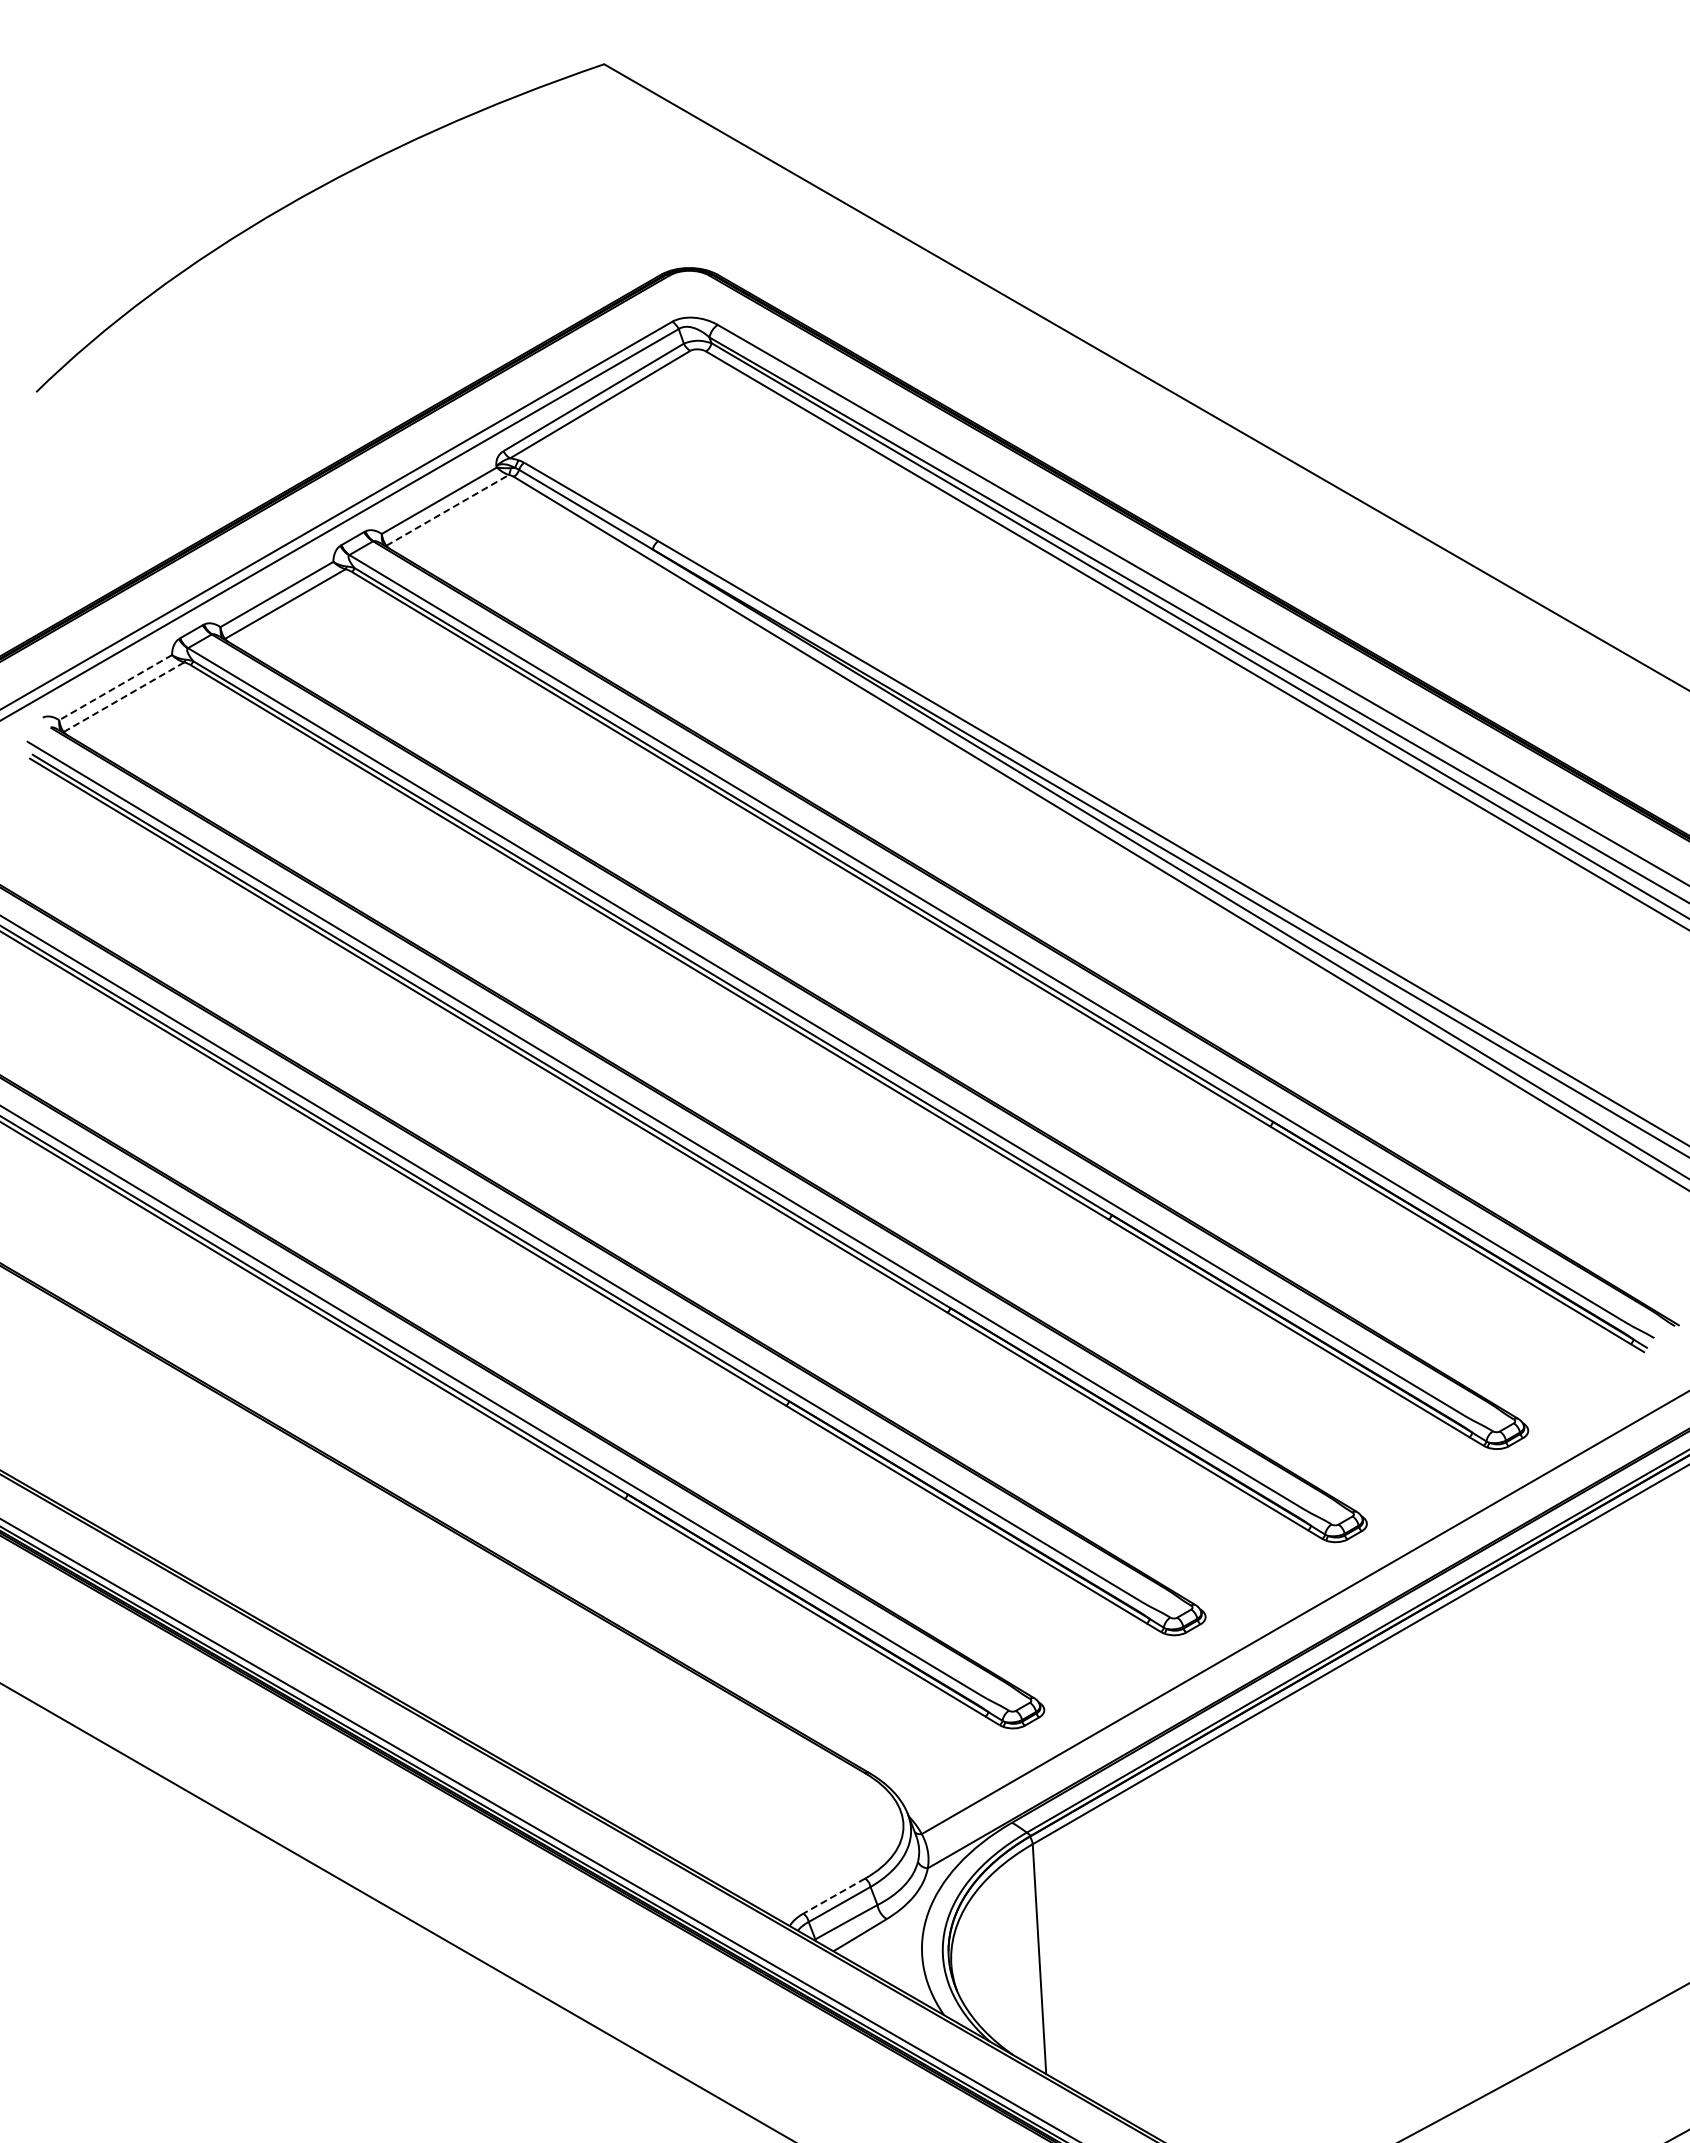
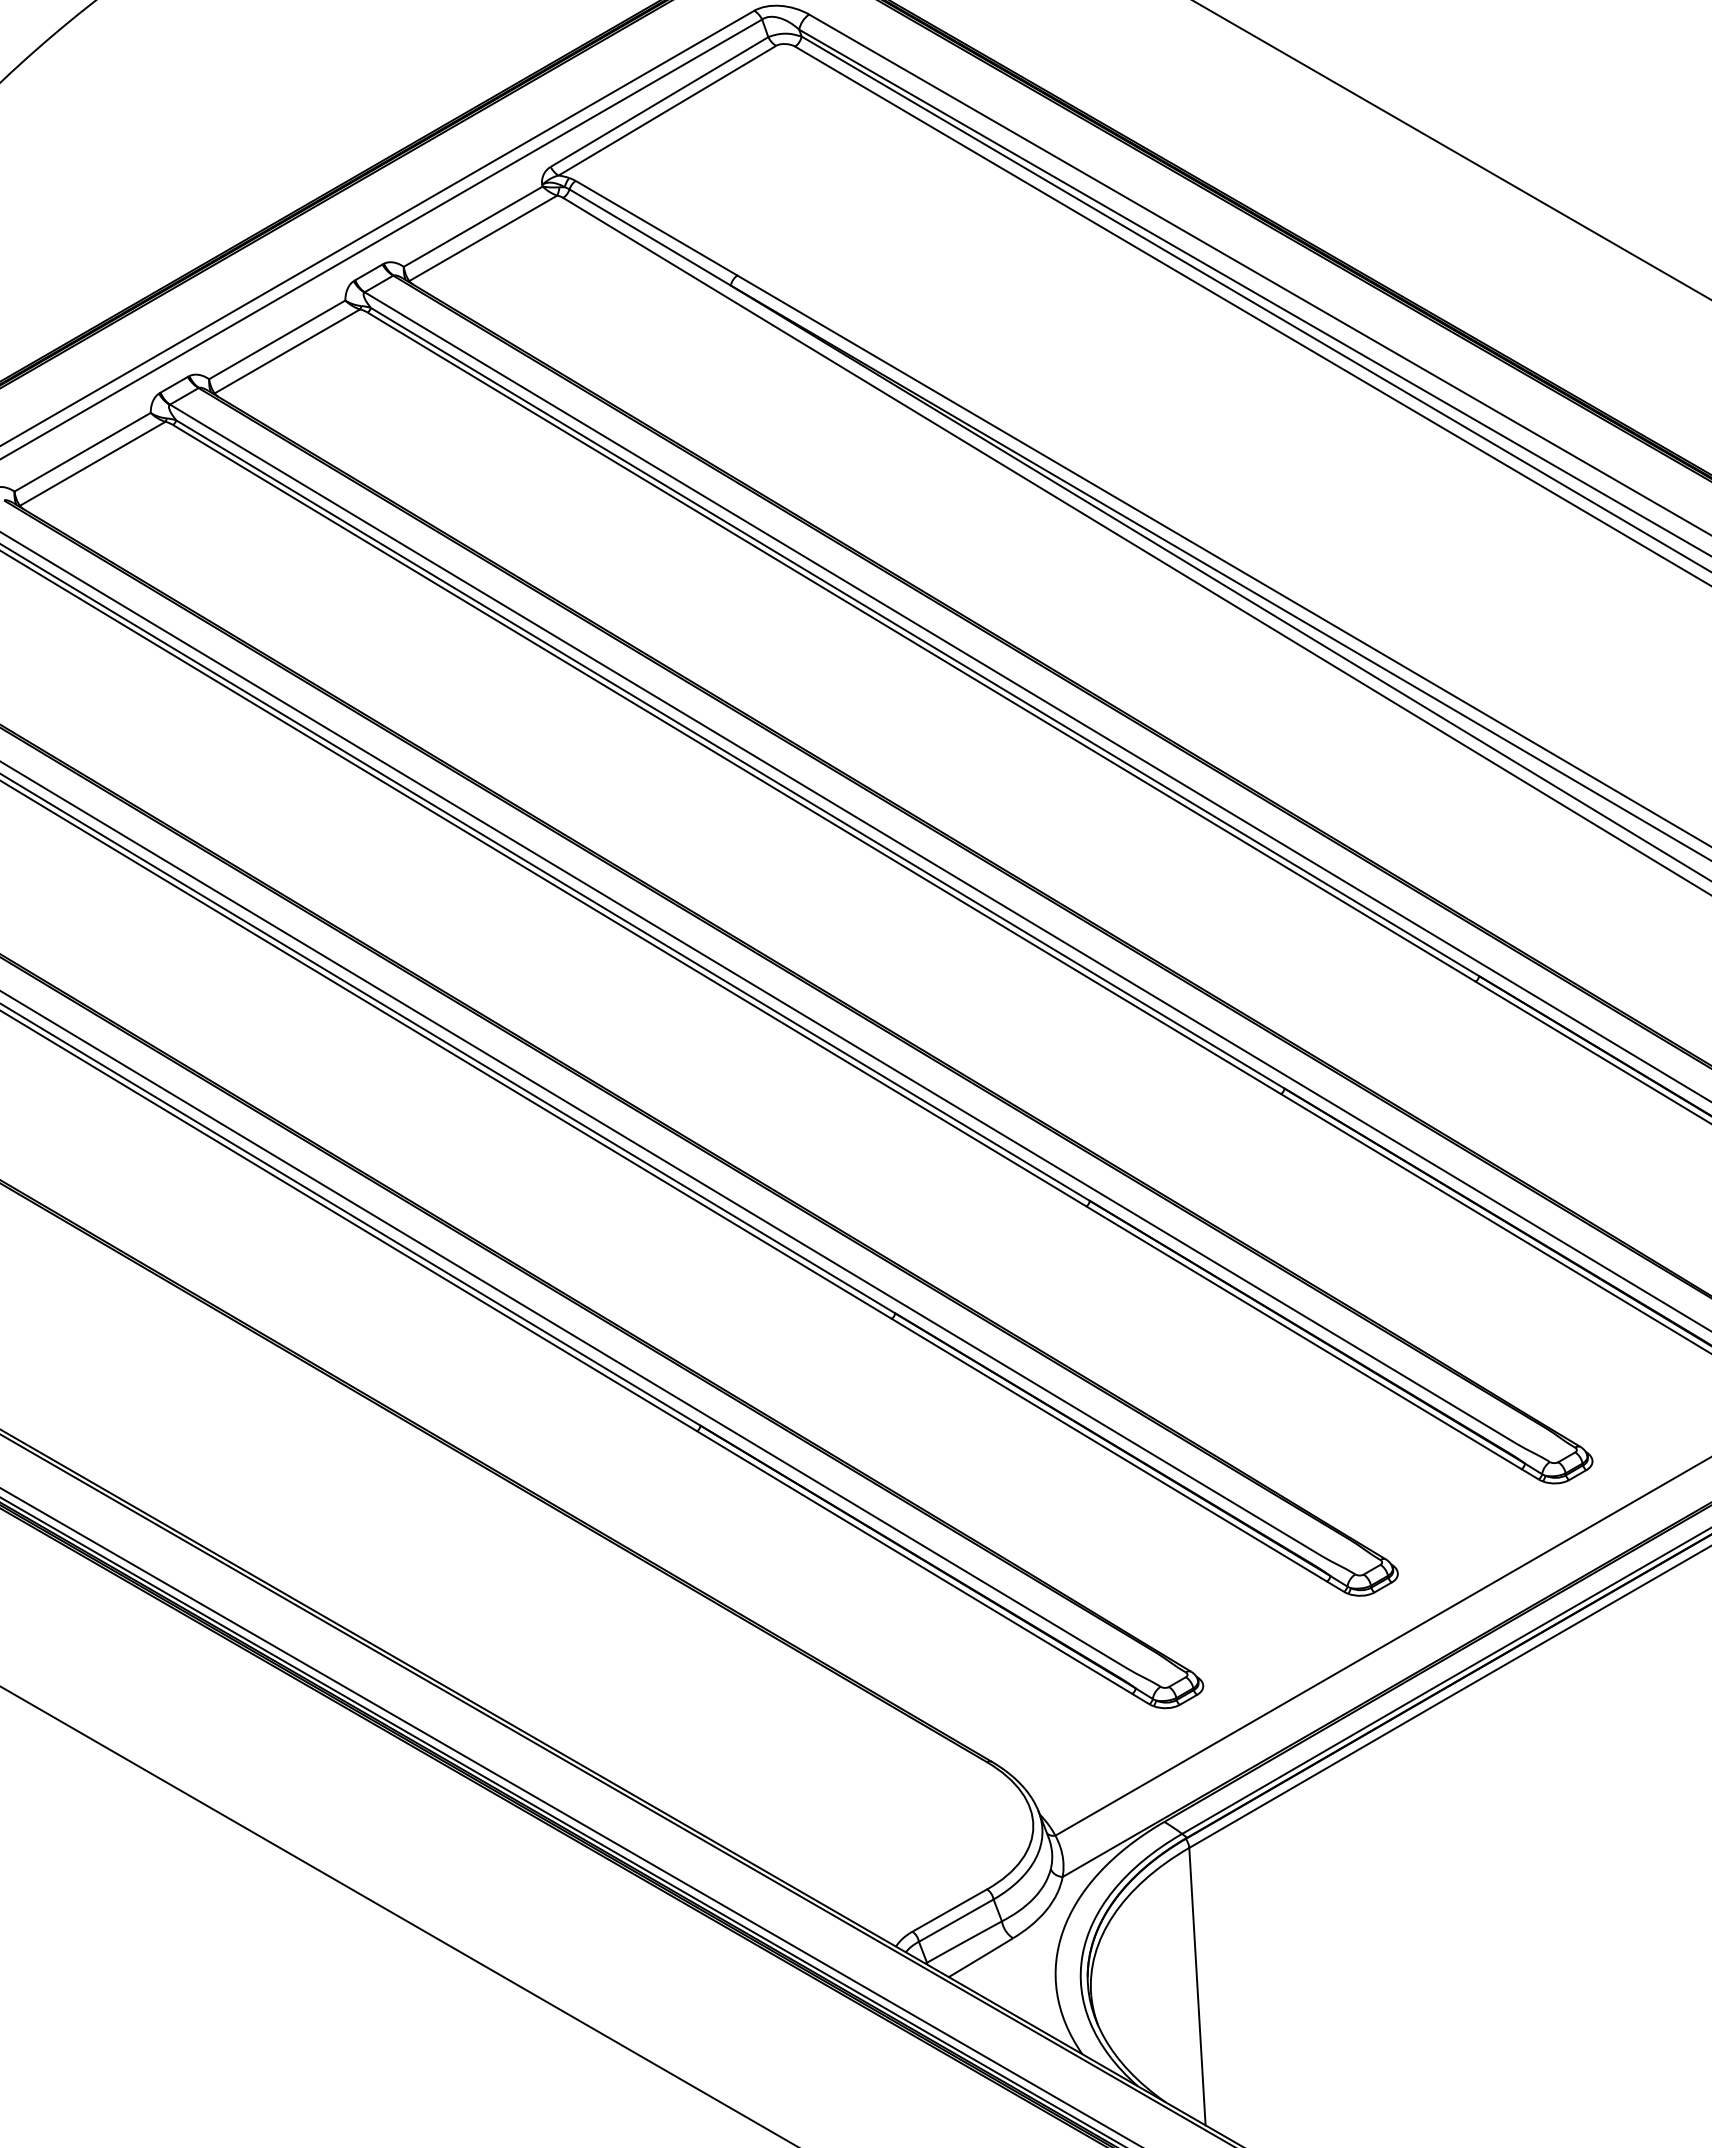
line: (447, 510) -> (483, 238), dashed -> solid
line: (115, 687) -> (82, 452), dashed -> solid
line: (124, 697) -> (93, 464), dashed -> solid
line: (834, 1896) -> (950, 1910), dashed -> solid

